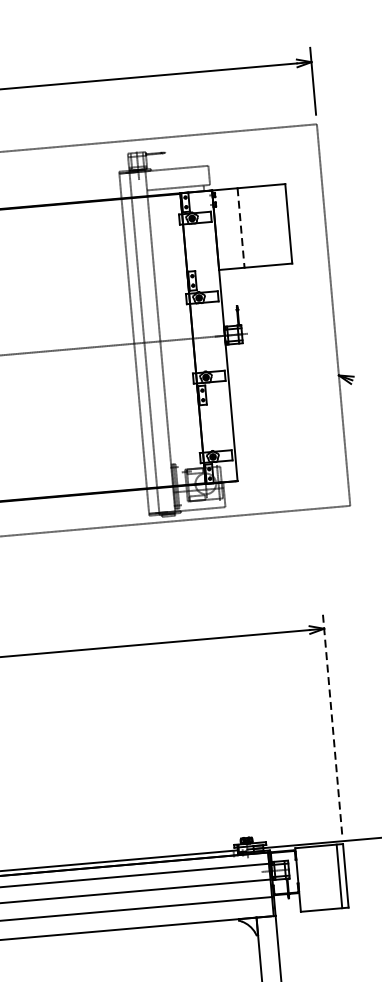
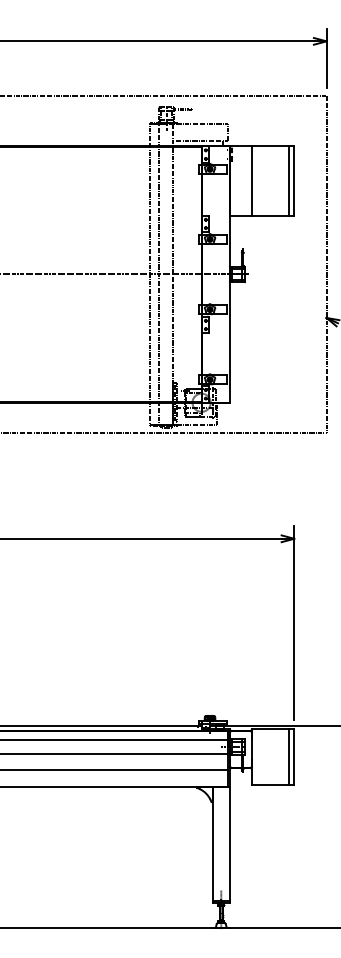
line: (282, 224) -> (288, 181), added
line: (241, 228) -> (252, 181), dashed -> solid
line: (332, 723) -> (294, 622), dashed -> solid

